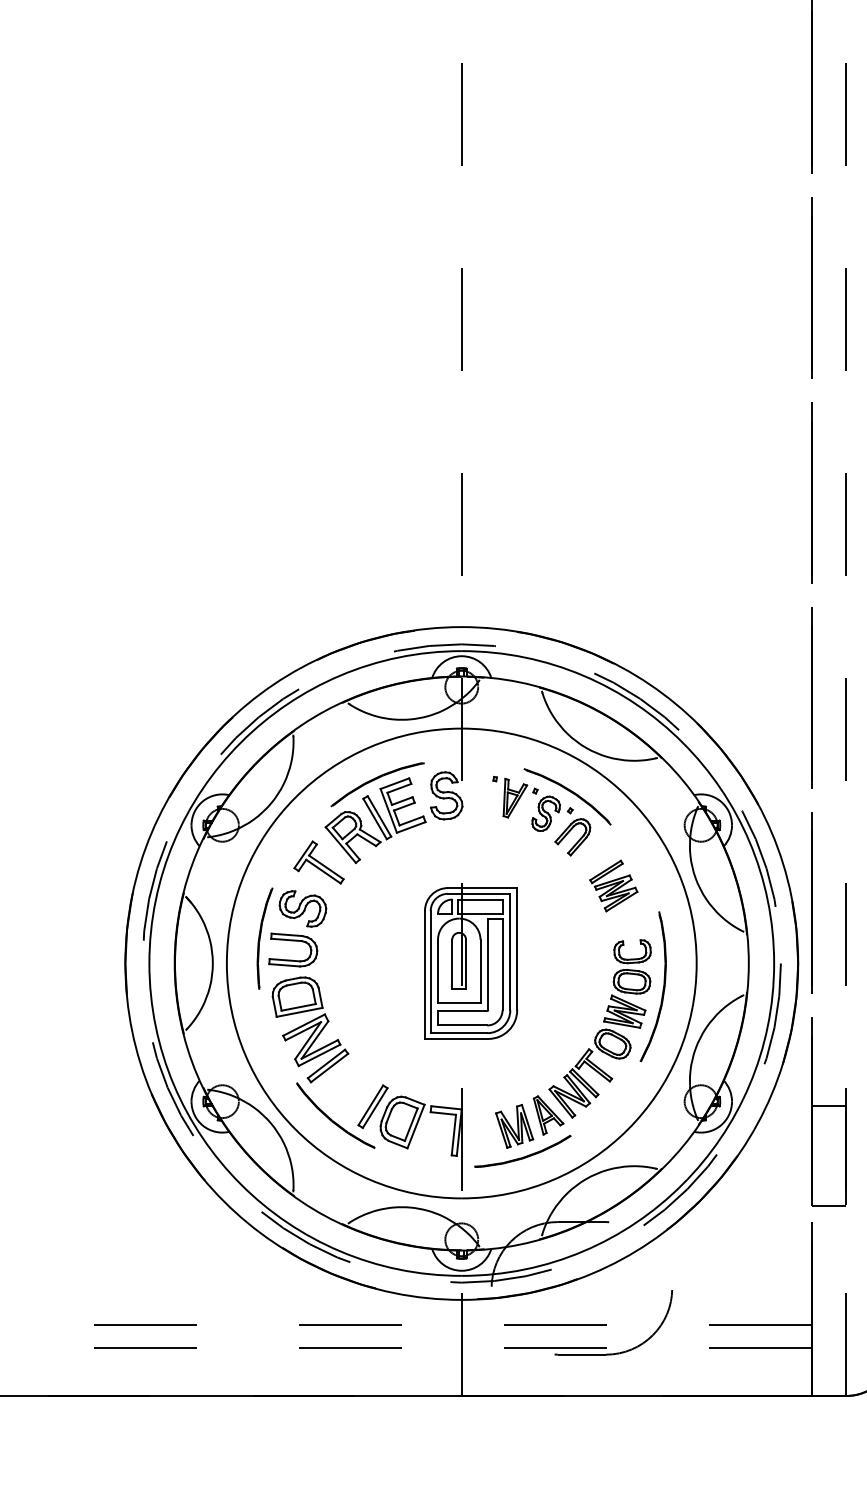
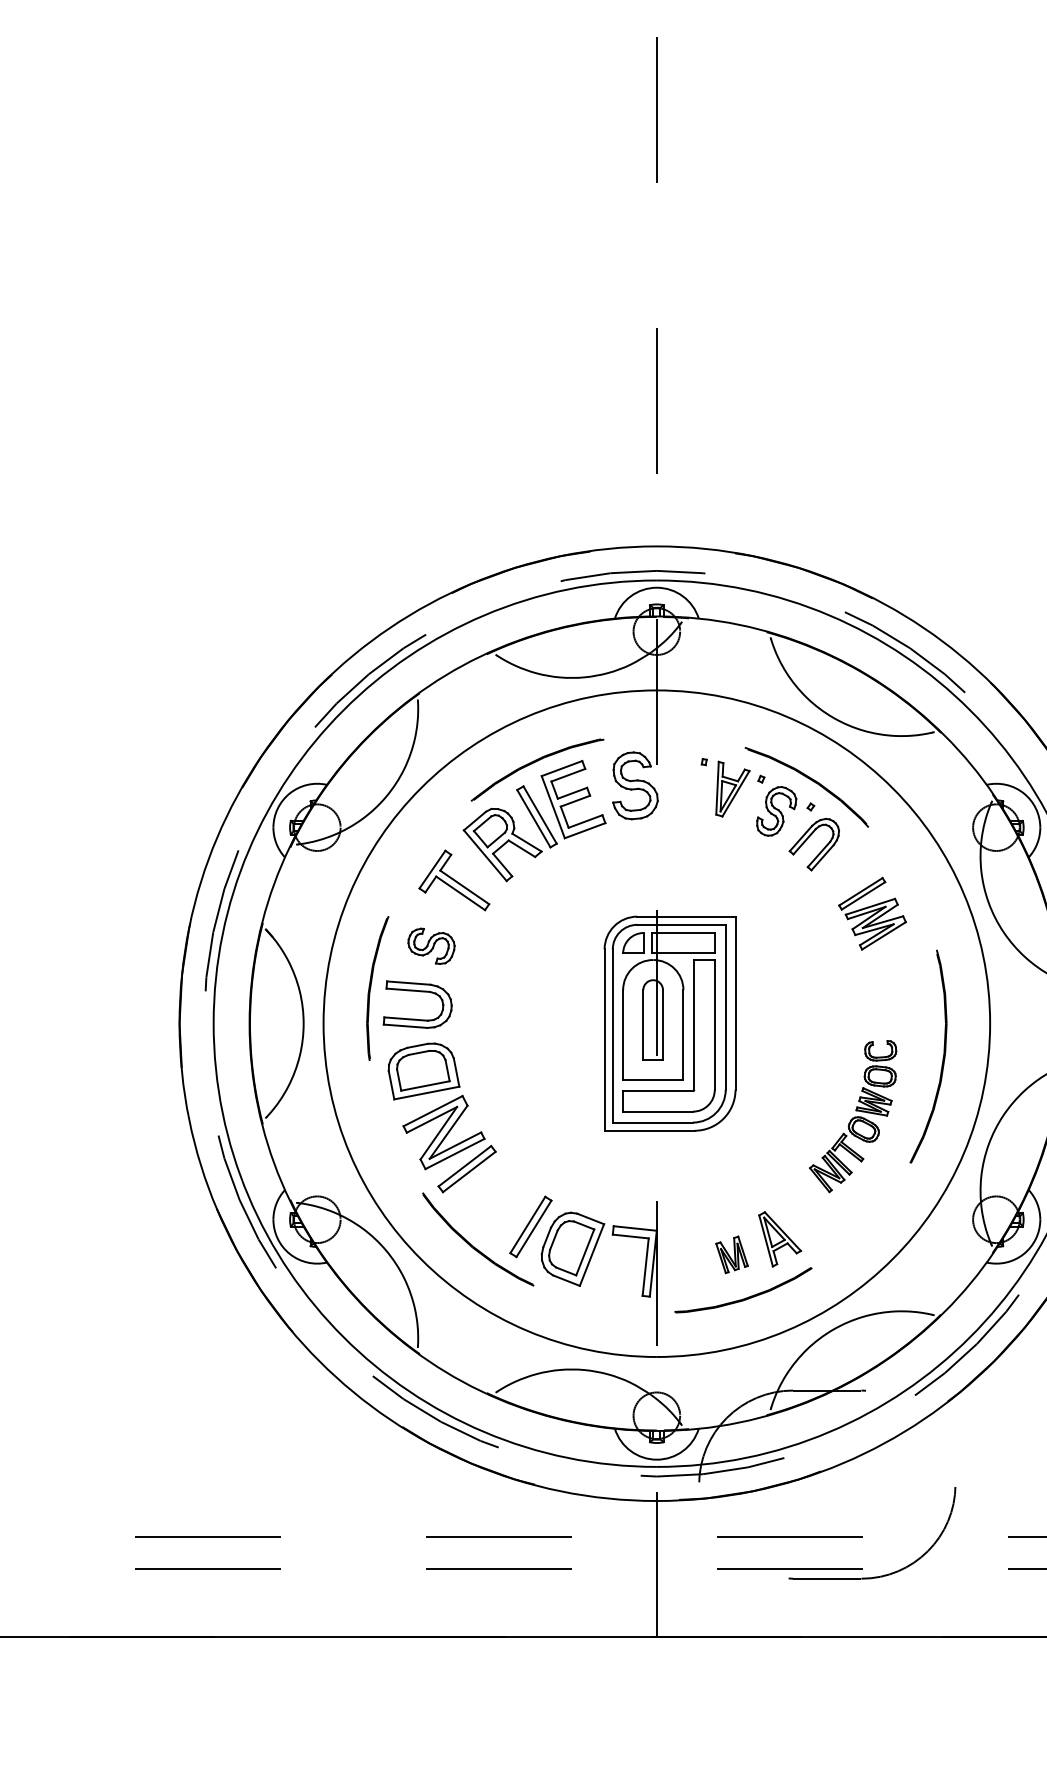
part: (302, 908) -> (430, 945), size x0.7
part: (599, 1028) -> (852, 1115), size x0.6
part: (514, 1126) -> (731, 1254), size x0.6

